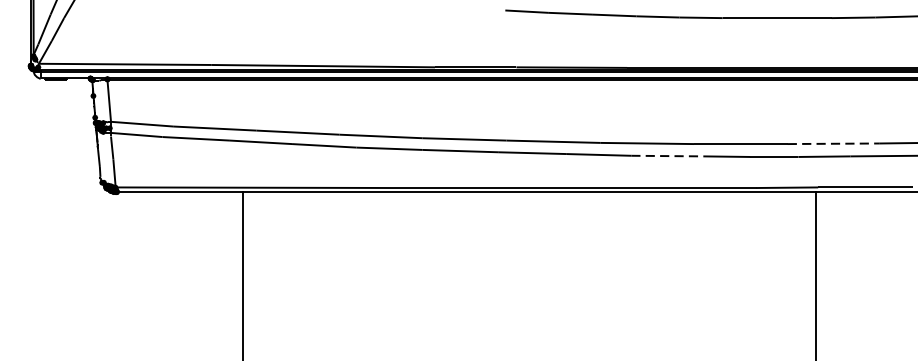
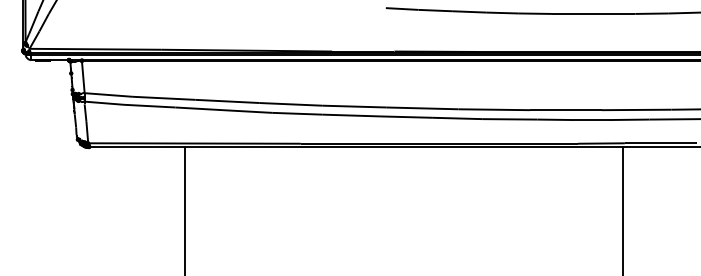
line: (833, 143) -> (636, 109), dashed -> solid
line: (667, 156) -> (509, 119), dashed -> solid

